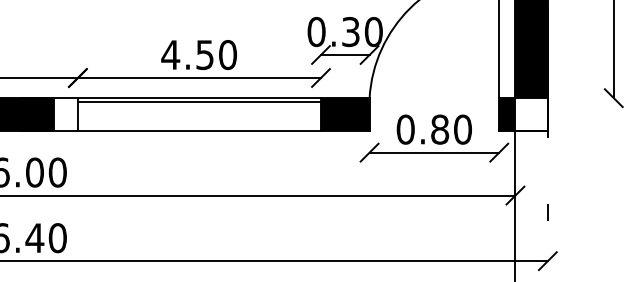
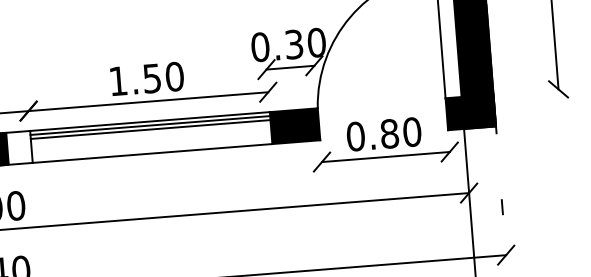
text: (170, 54) -> (118, 80), 4.50 -> 1.50
line: (198, 106) -> (149, 129), added
fill: (531, 114) -> (478, 111), added

